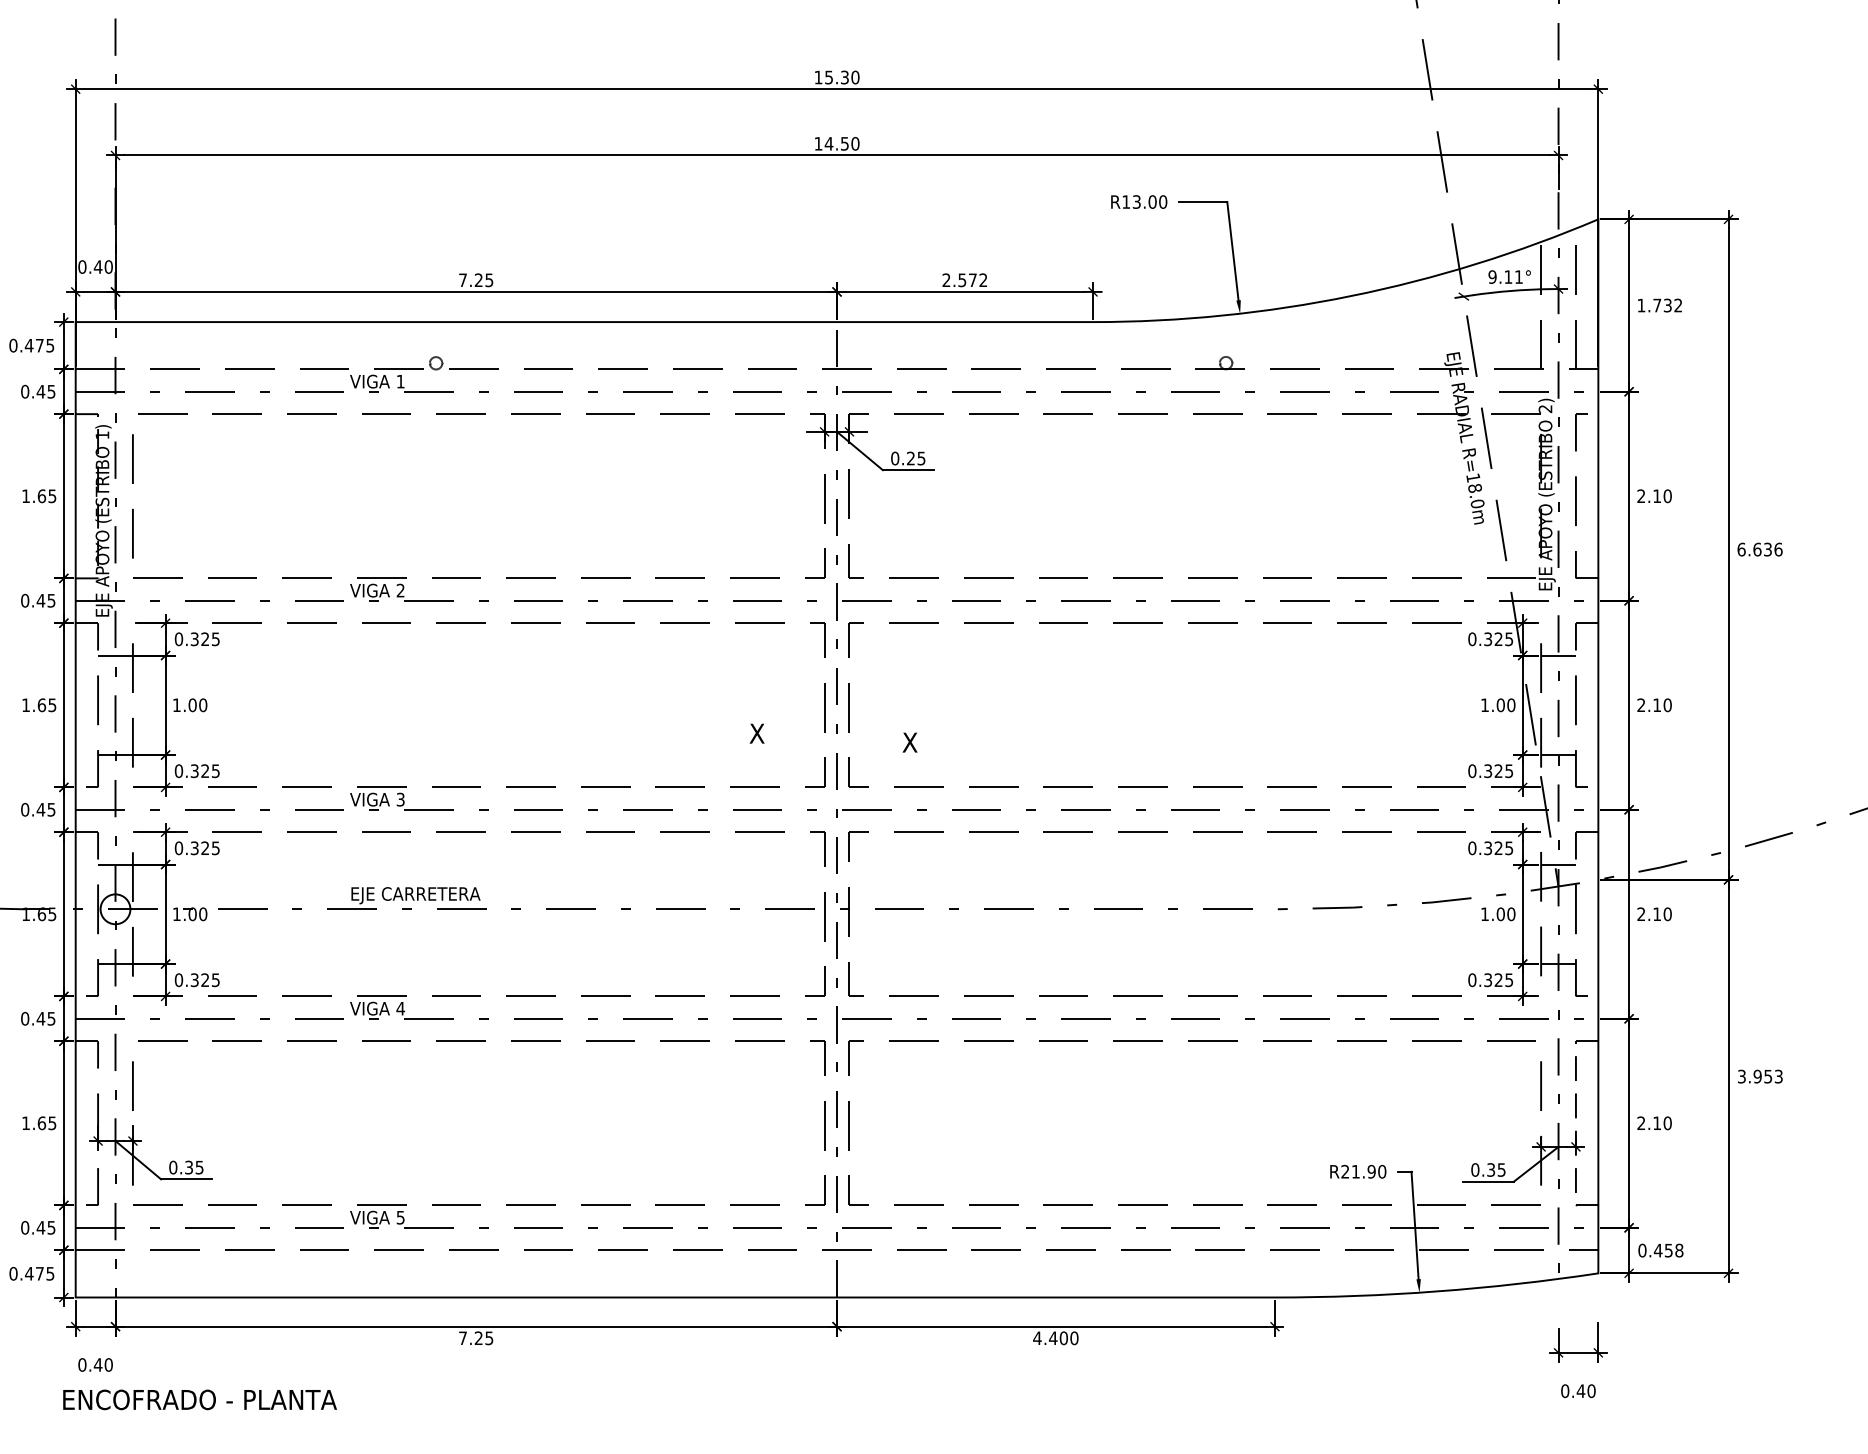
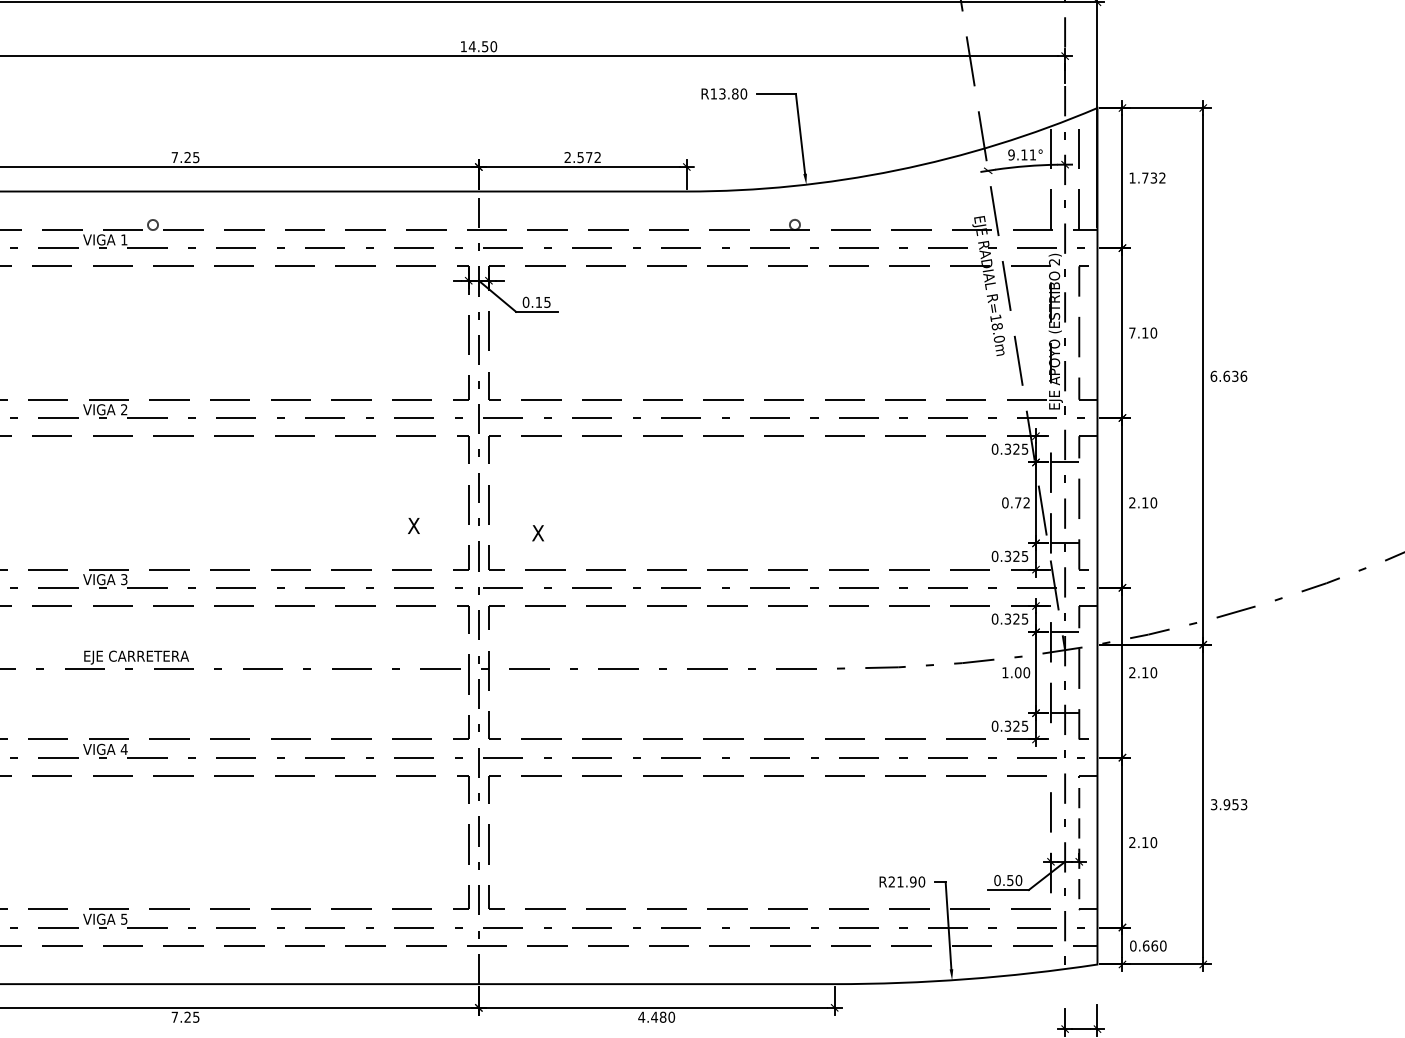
text: (1152, 201) -> (735, 93), R13.00 -> R13.80
text: (910, 458) -> (538, 302), 0.25 -> 0.15
text: (1641, 495) -> (1132, 332), 2.10 -> 7.10
text: (1497, 705) -> (1015, 503), 1.00 -> 0.72
text: (1496, 1169) -> (1014, 880), 0.35 -> 0.50
text: (1668, 1250) -> (1154, 945), 0.458 -> 0.660
text: (1063, 1337) -> (662, 1016), 4.400 -> 4.480

